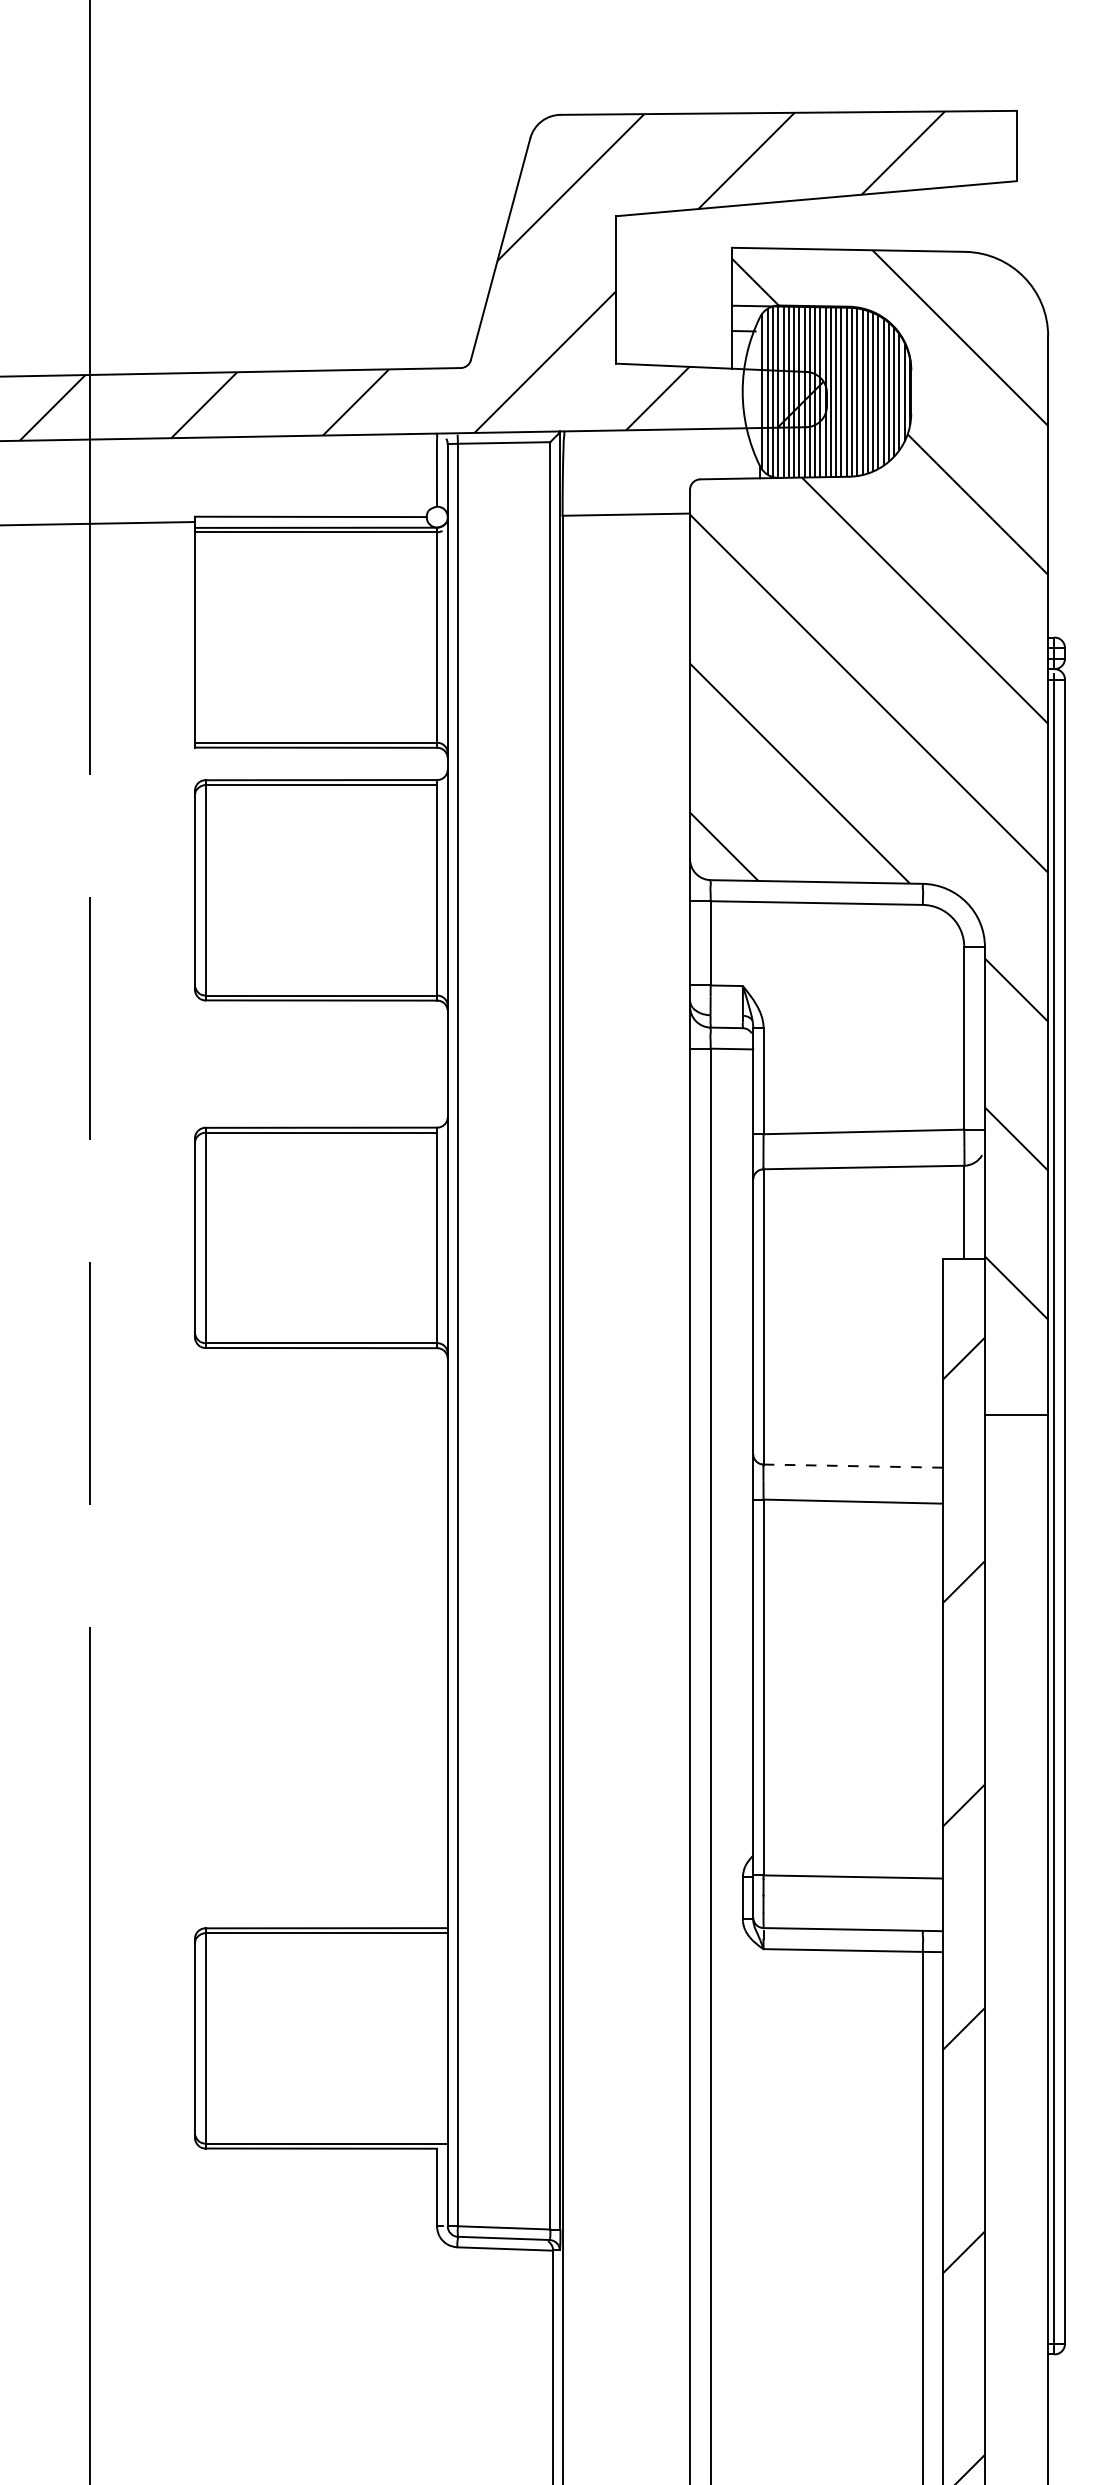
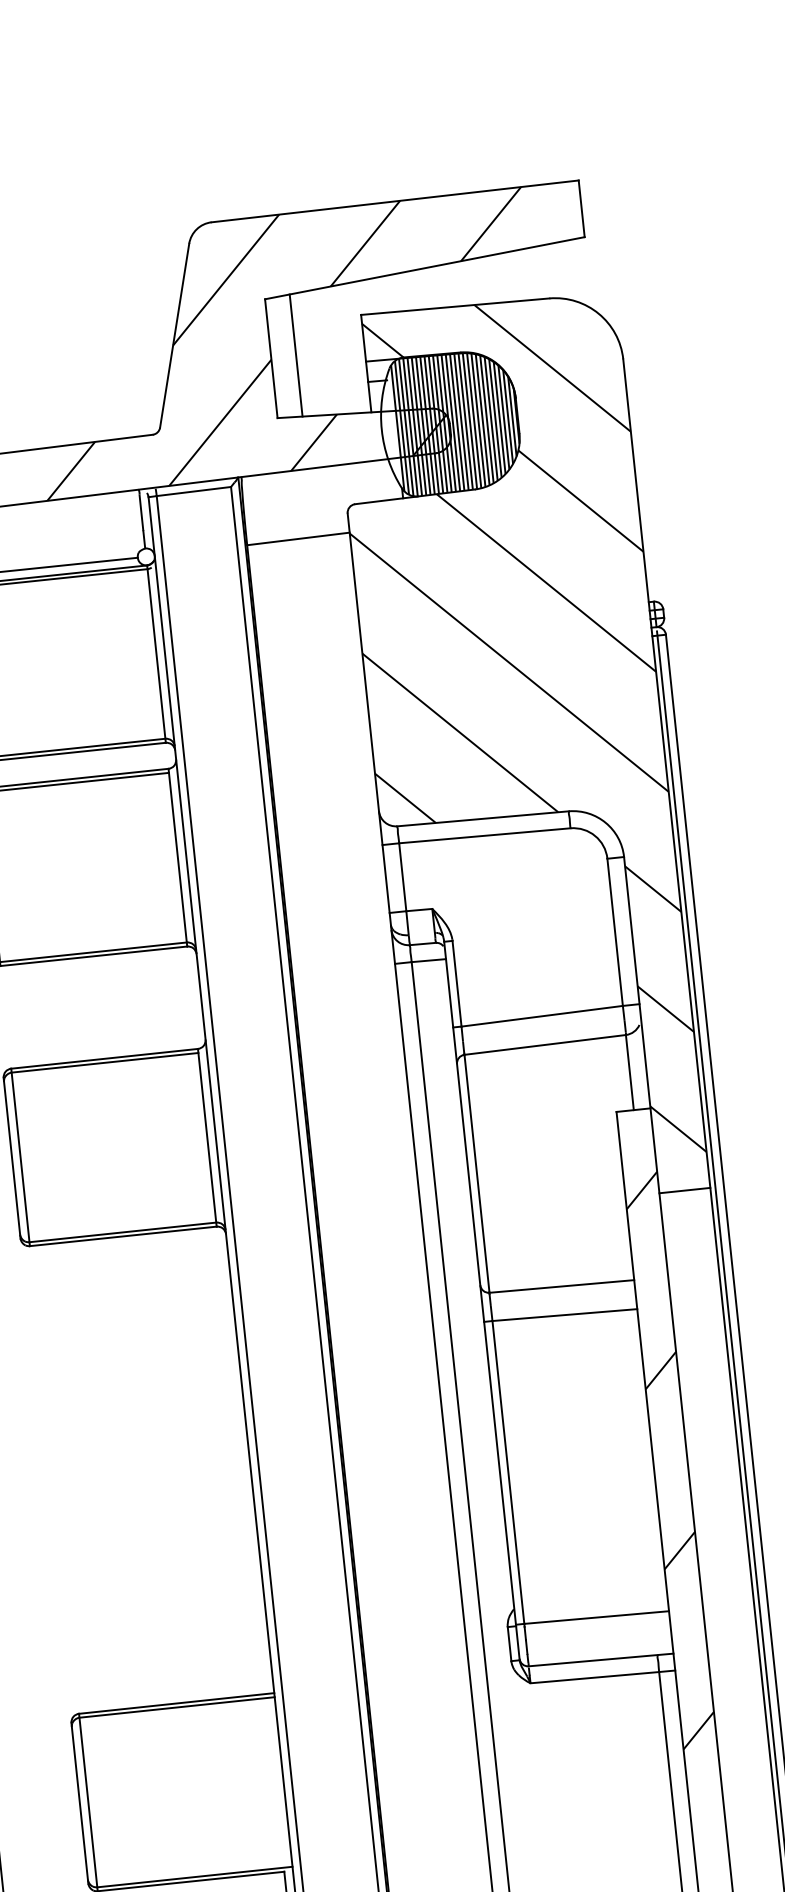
line: (647, 289) -> (296, 355), added
line: (1016, 1415) -> (684, 1190), moved
line: (853, 1466) -> (562, 1286), dashed -> solid

